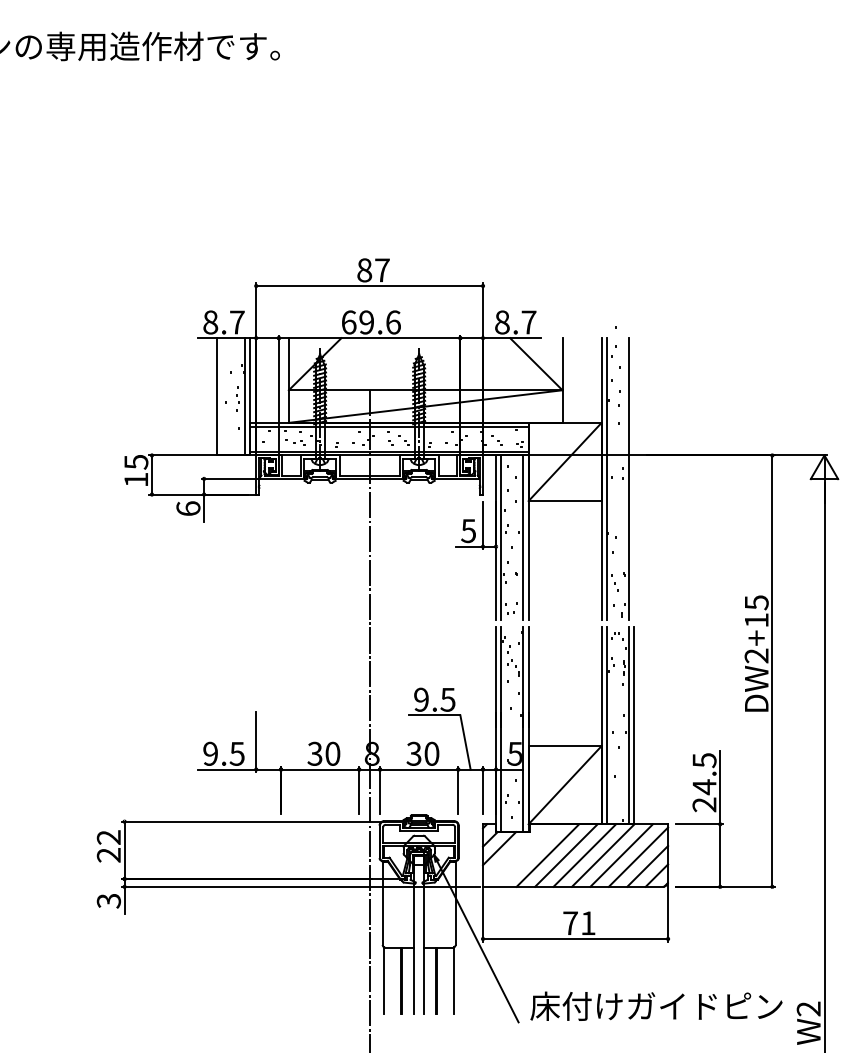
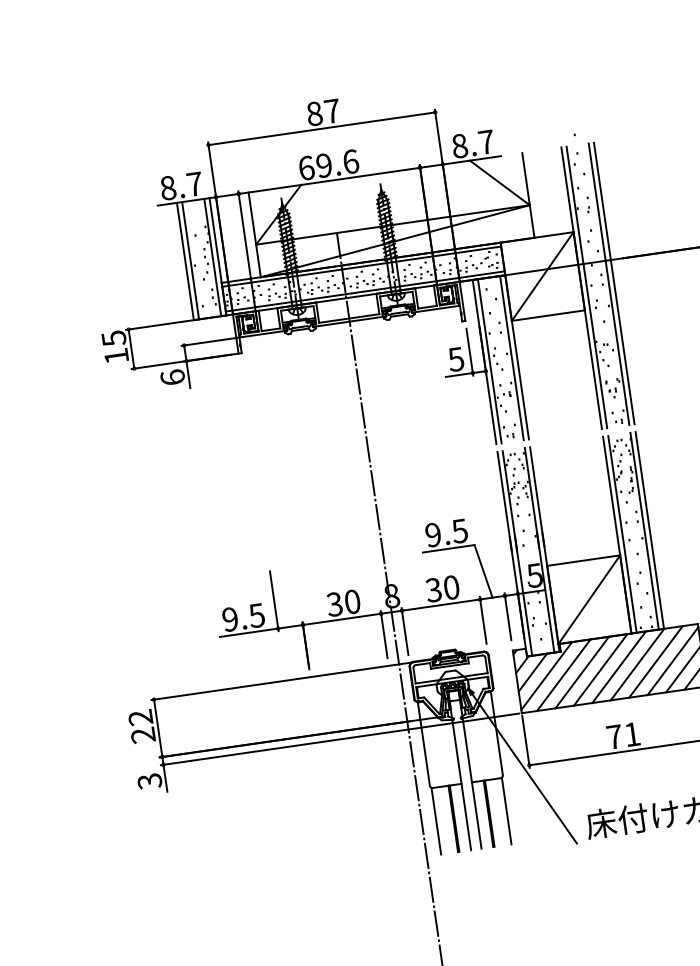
line: (222, 396) -> (190, 260), added
line: (634, 478) -> (614, 283), added
line: (512, 853) -> (546, 675), added
line: (529, 855) -> (563, 675), added

